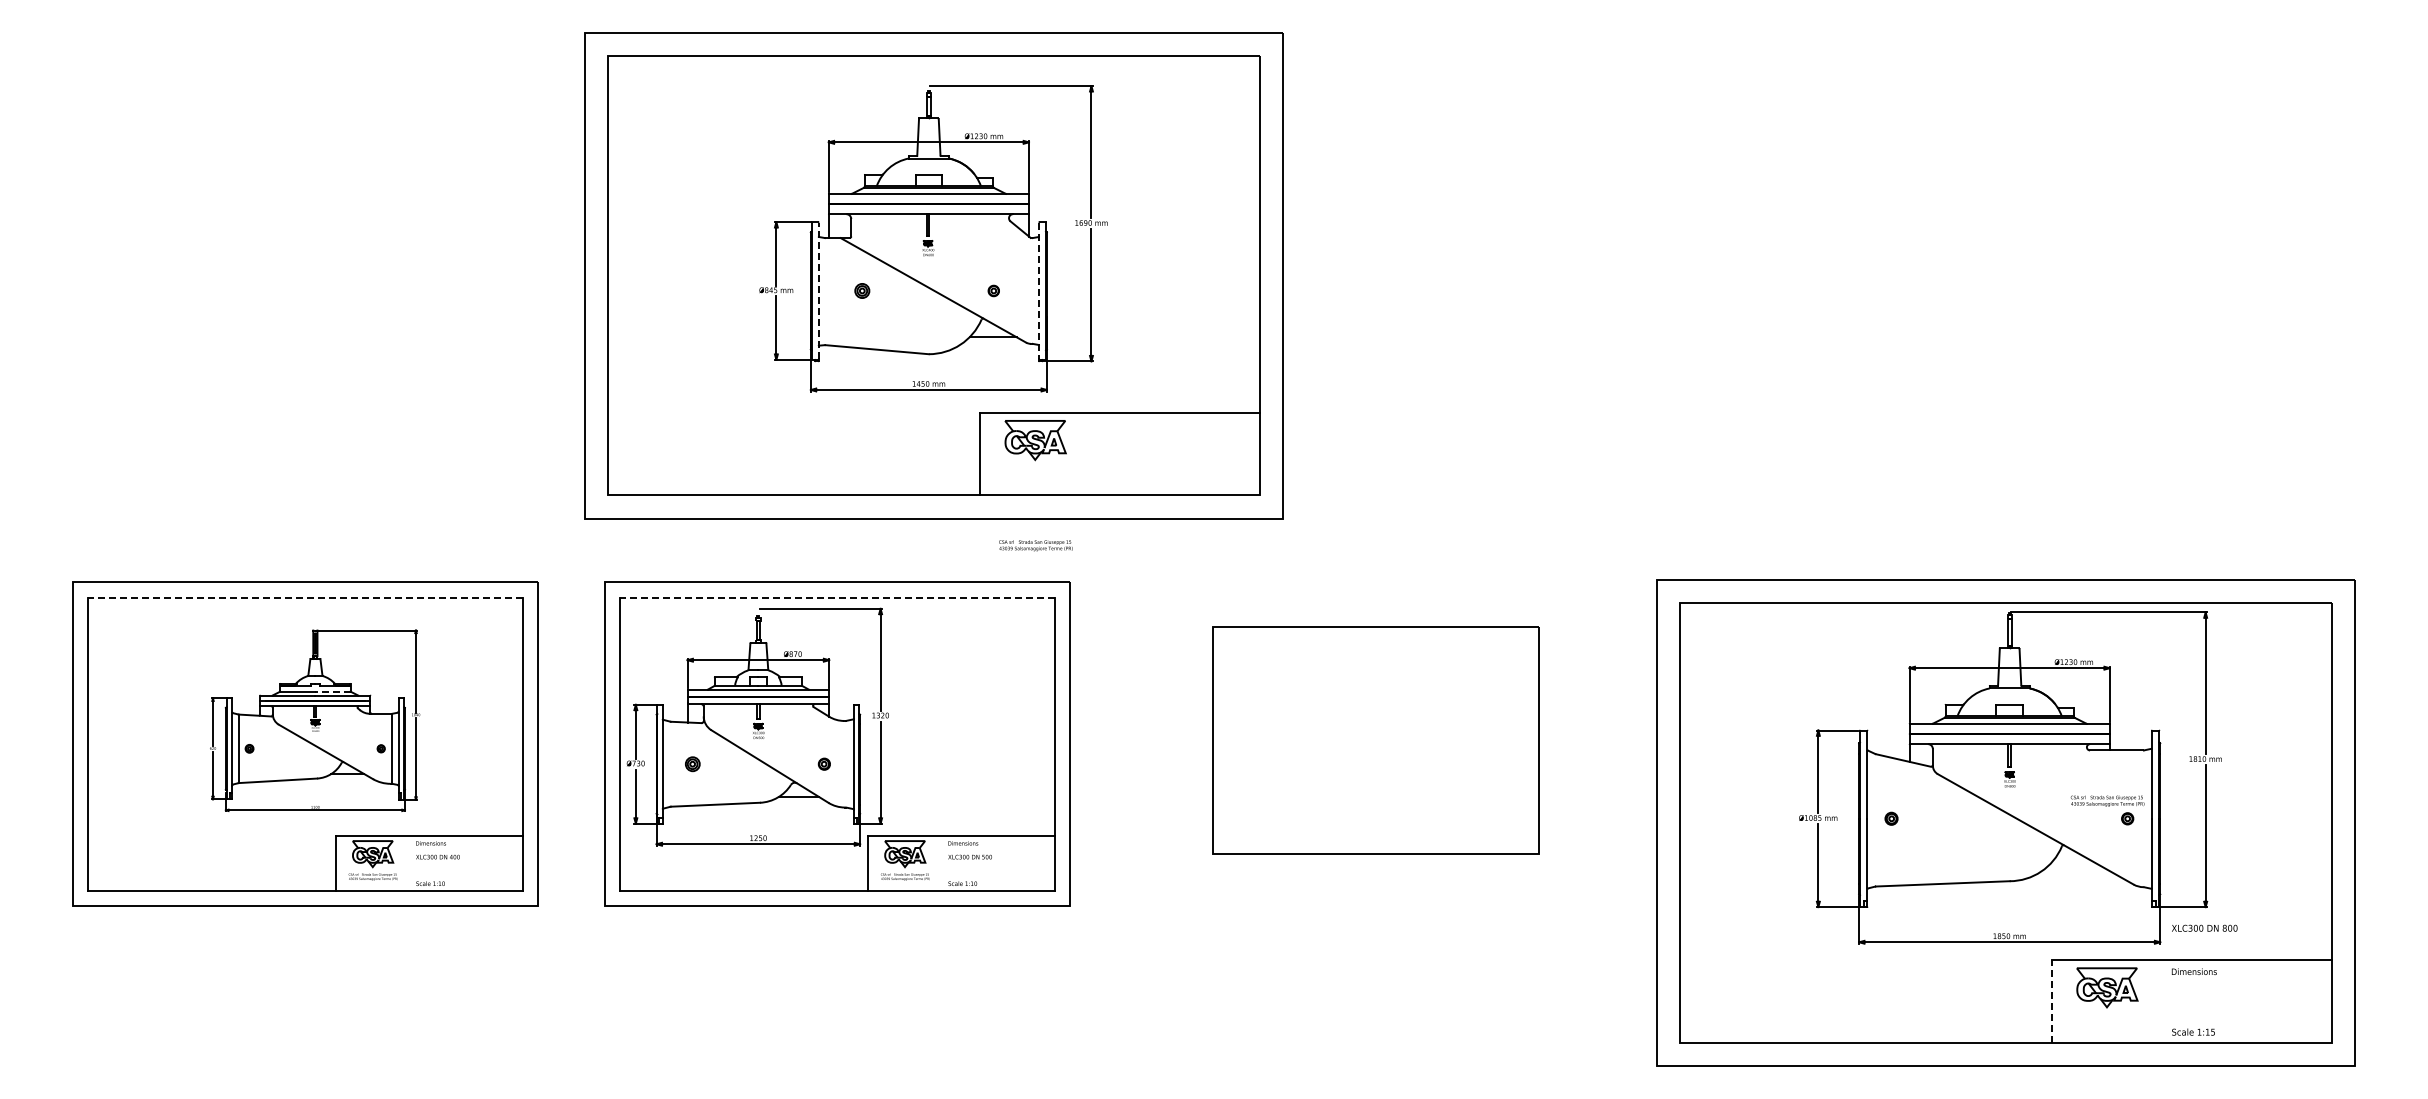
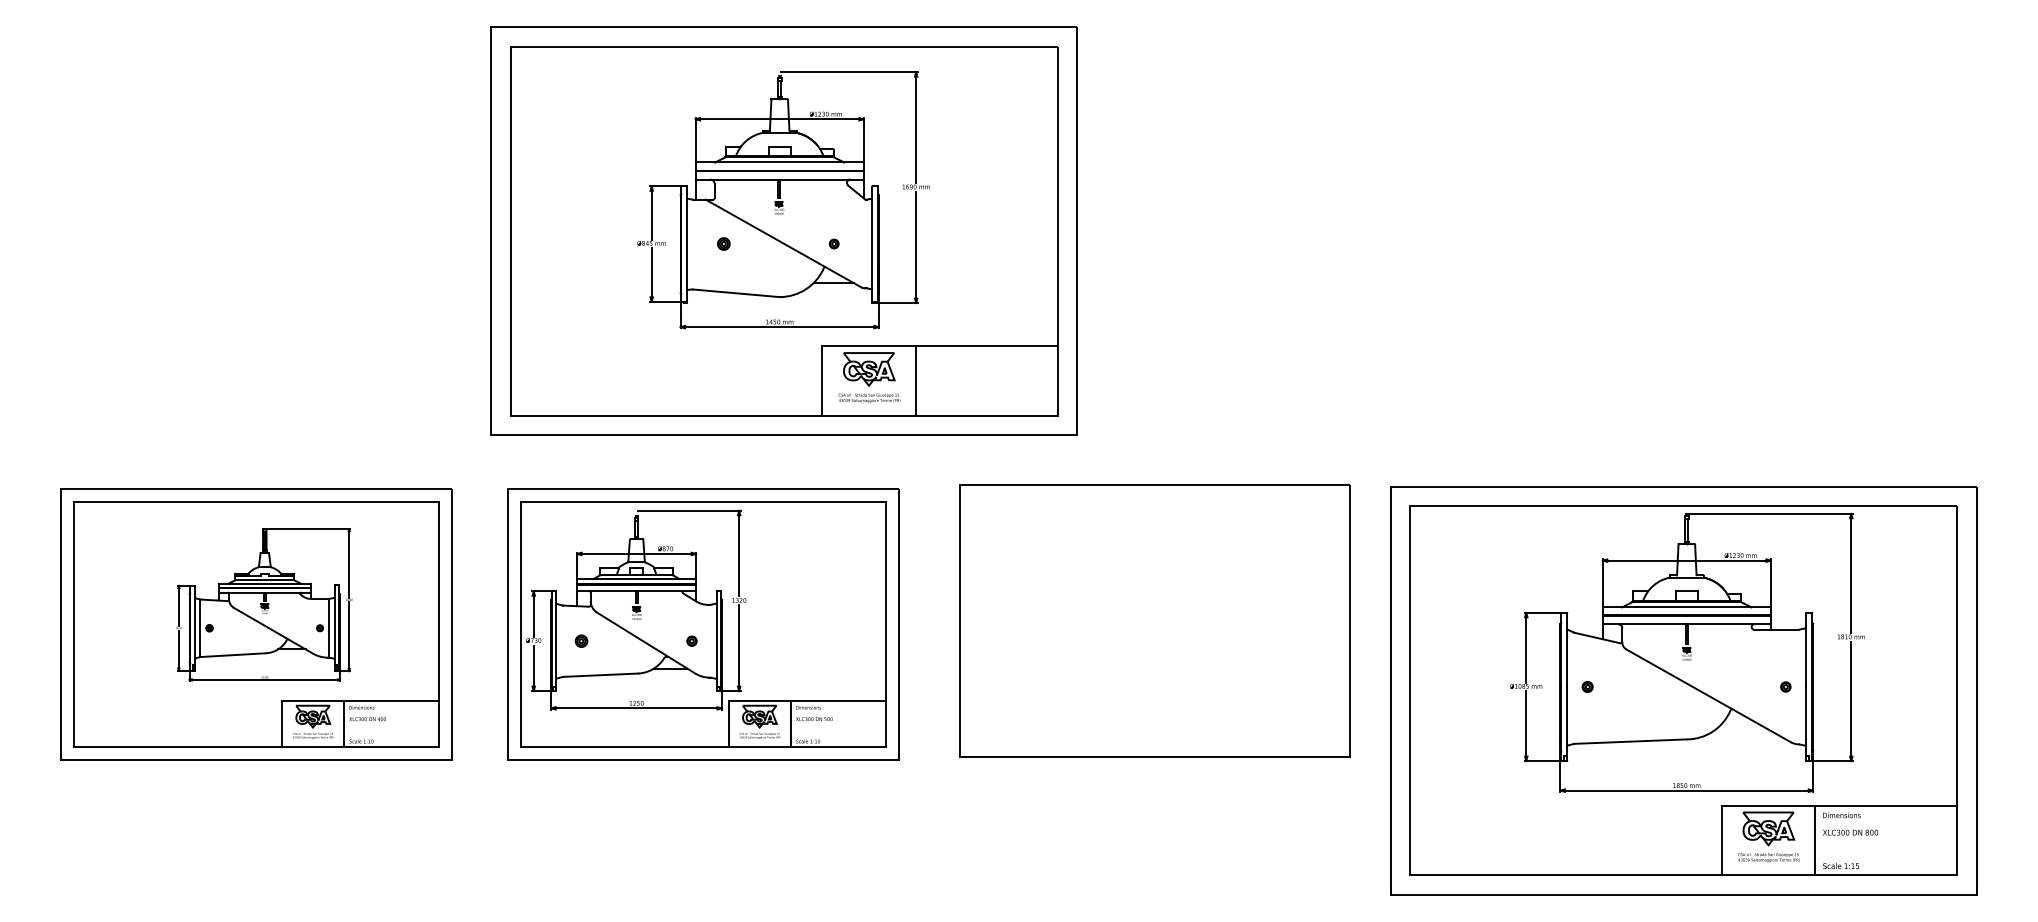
line: (818, 290) -> (687, 243), dashed -> solid
line: (1039, 291) -> (872, 244), dashed -> solid
line: (1090, 453) -> (915, 380), added
text: (1035, 545) -> (869, 398), moved
line: (305, 597) -> (256, 501), dashed -> solid
line: (837, 597) -> (703, 501), dashed -> solid
line: (332, 691) -> (279, 580), dashed -> solid
part: (1376, 740) -> (1155, 621), size x1.43
text: (2107, 800) -> (1768, 857), moved
line: (409, 862) -> (343, 723), added
line: (942, 862) -> (791, 723), added
text: (2204, 927) -> (1850, 831), moved
line: (2051, 1001) -> (1721, 840), dashed -> solid
line: (2162, 1001) -> (1815, 840), added

